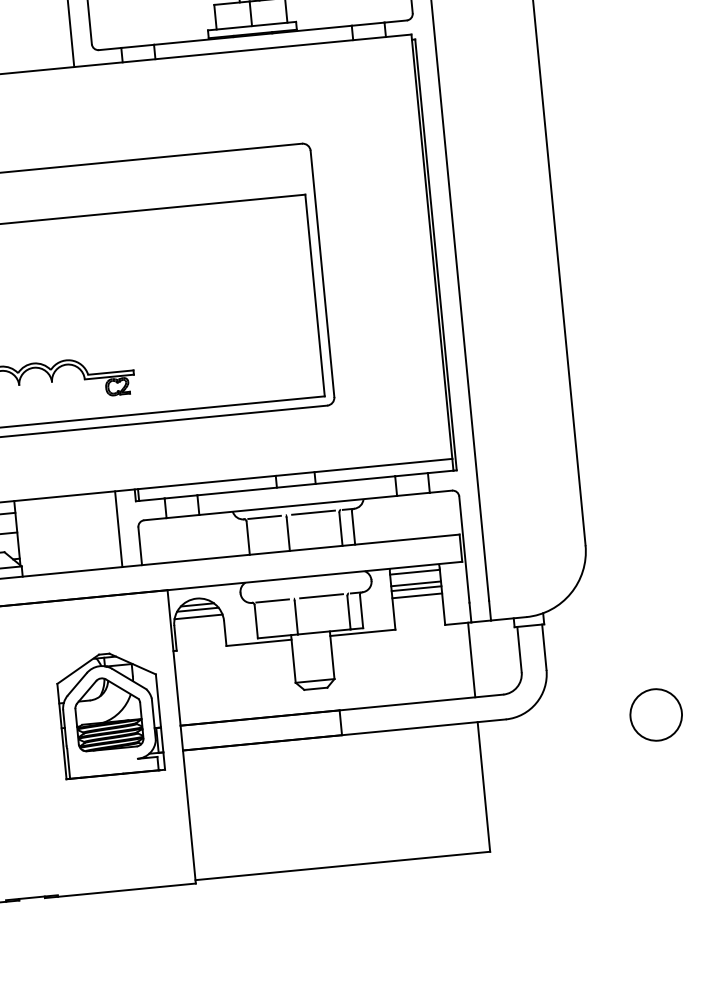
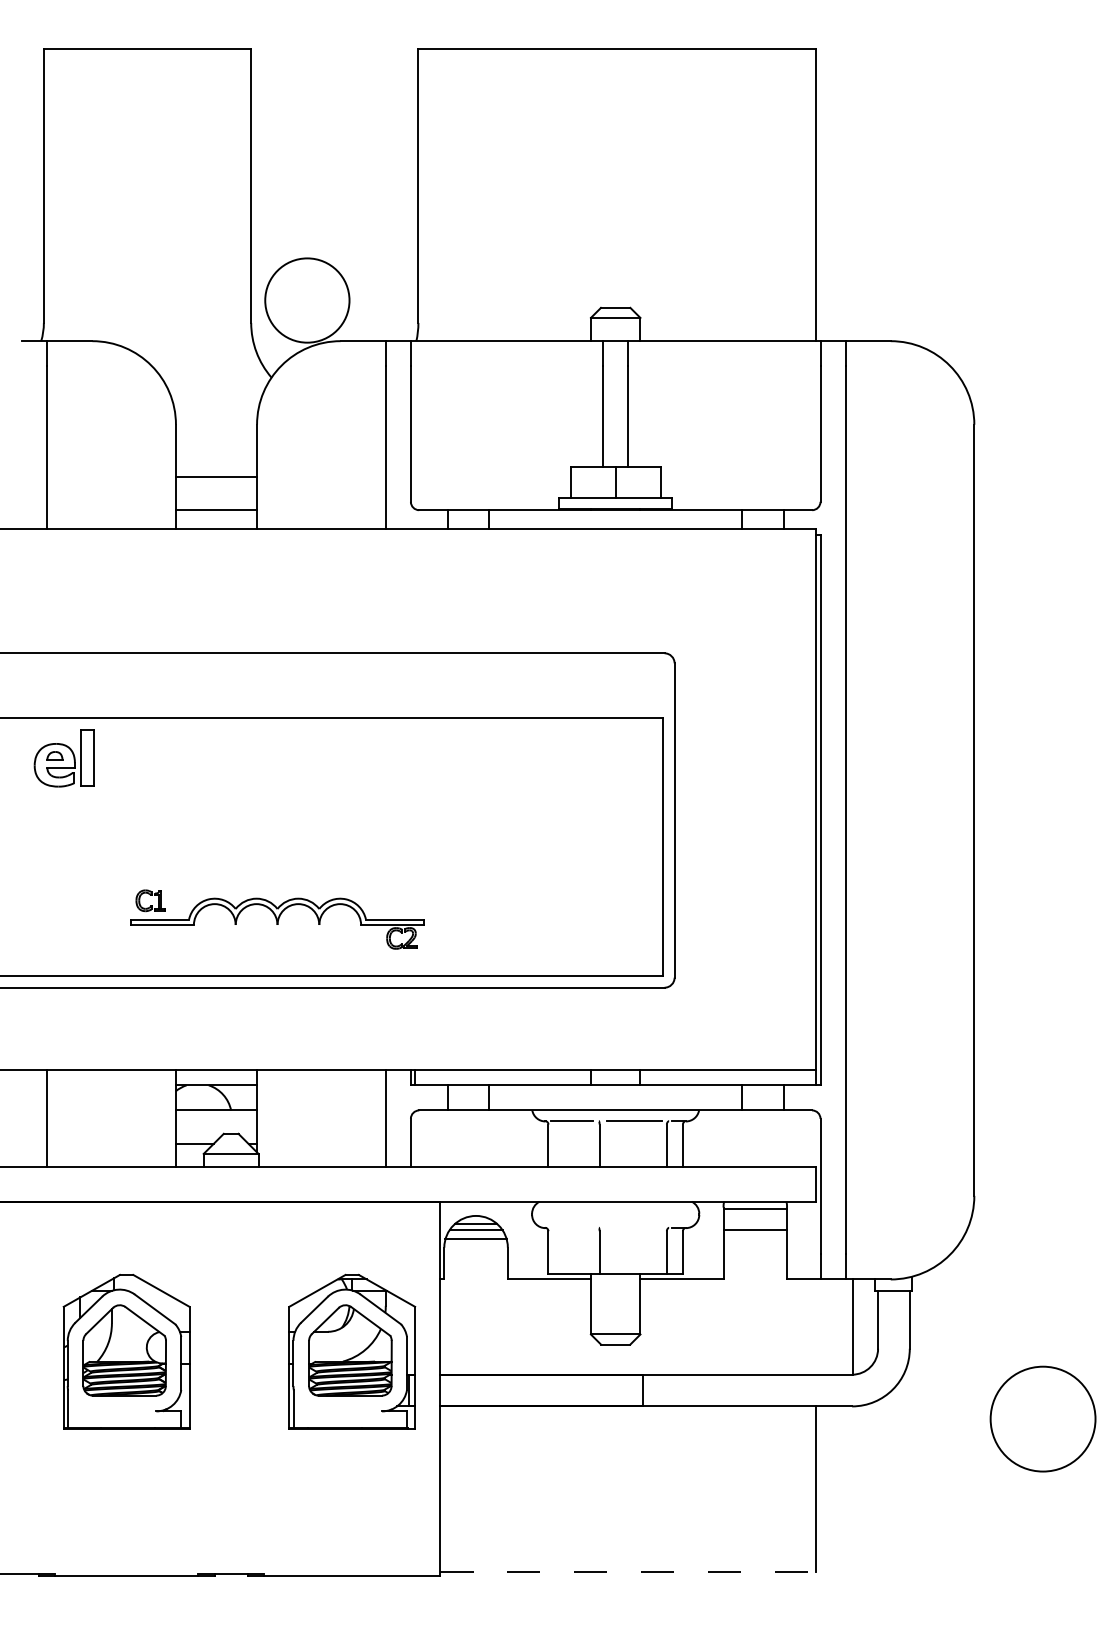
line: (416, 584) -> (755, 1224), removed
line: (321, 596) -> (633, 1228), removed
line: (417, 596) -> (755, 1239), removed
line: (272, 601) -> (571, 1228), removed
line: (471, 659) -> (853, 1326), moved
circle: (655, 714) -> (1042, 1418), size x1.6
line: (343, 865) -> (628, 1571), solid -> dashed

